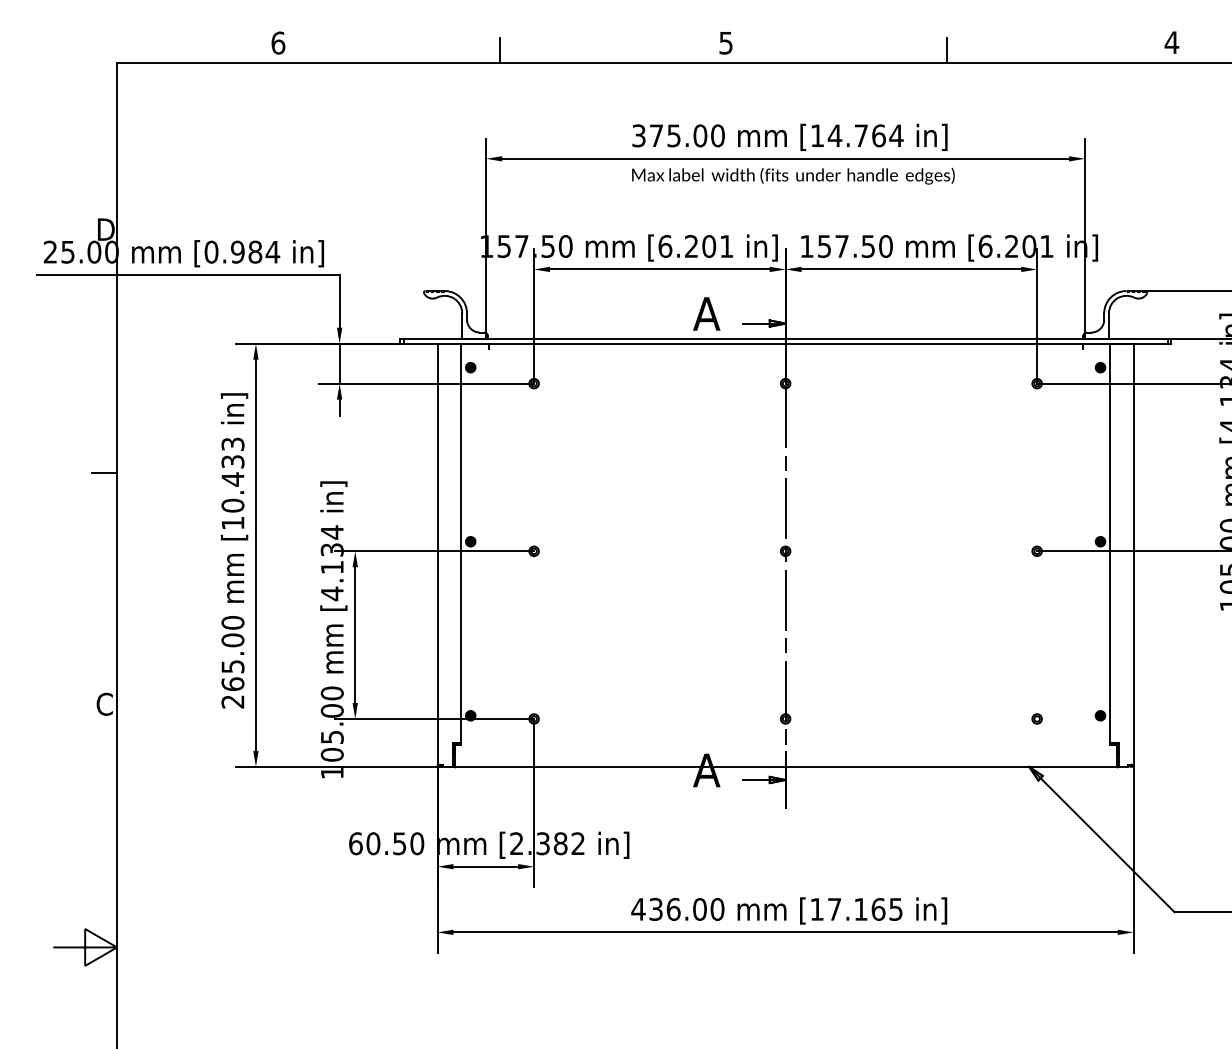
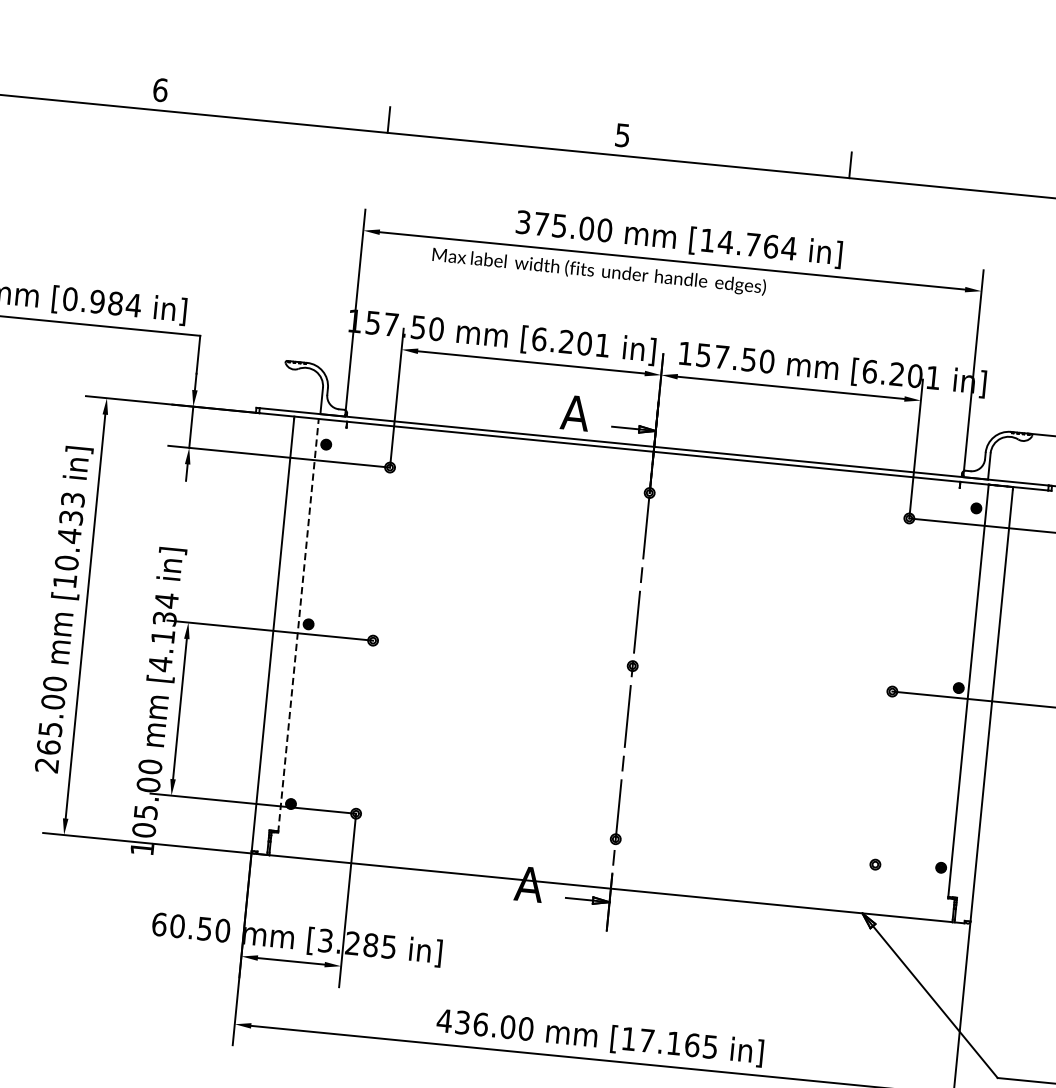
text: (793, 175) -> (599, 271), moved
line: (461, 543) -> (298, 625), solid -> dashed
text: (547, 843) -> (357, 943), [2.382 -> [3.285

